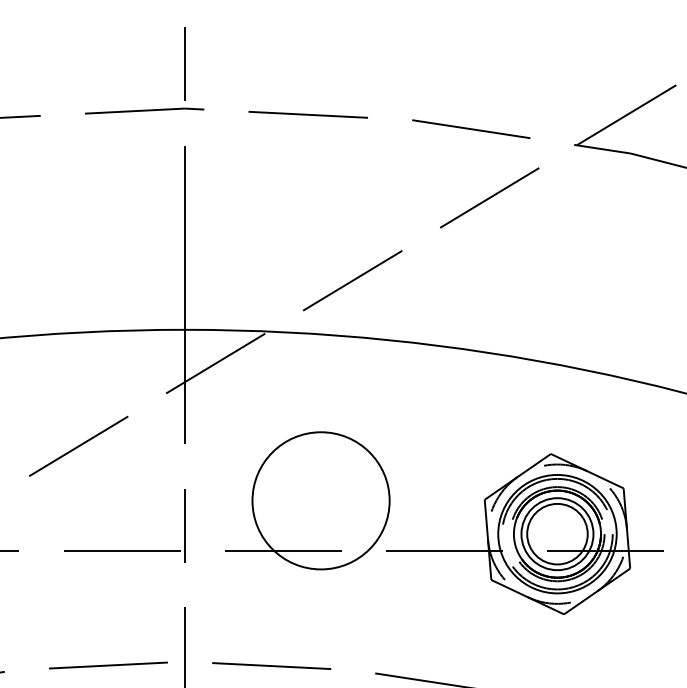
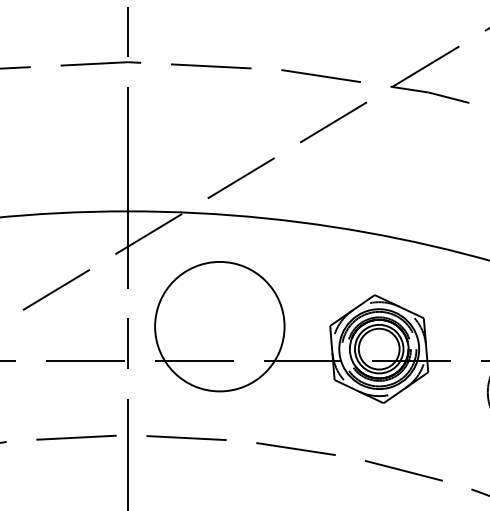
circle: (320, 500) -> (219, 326), size x1.4

